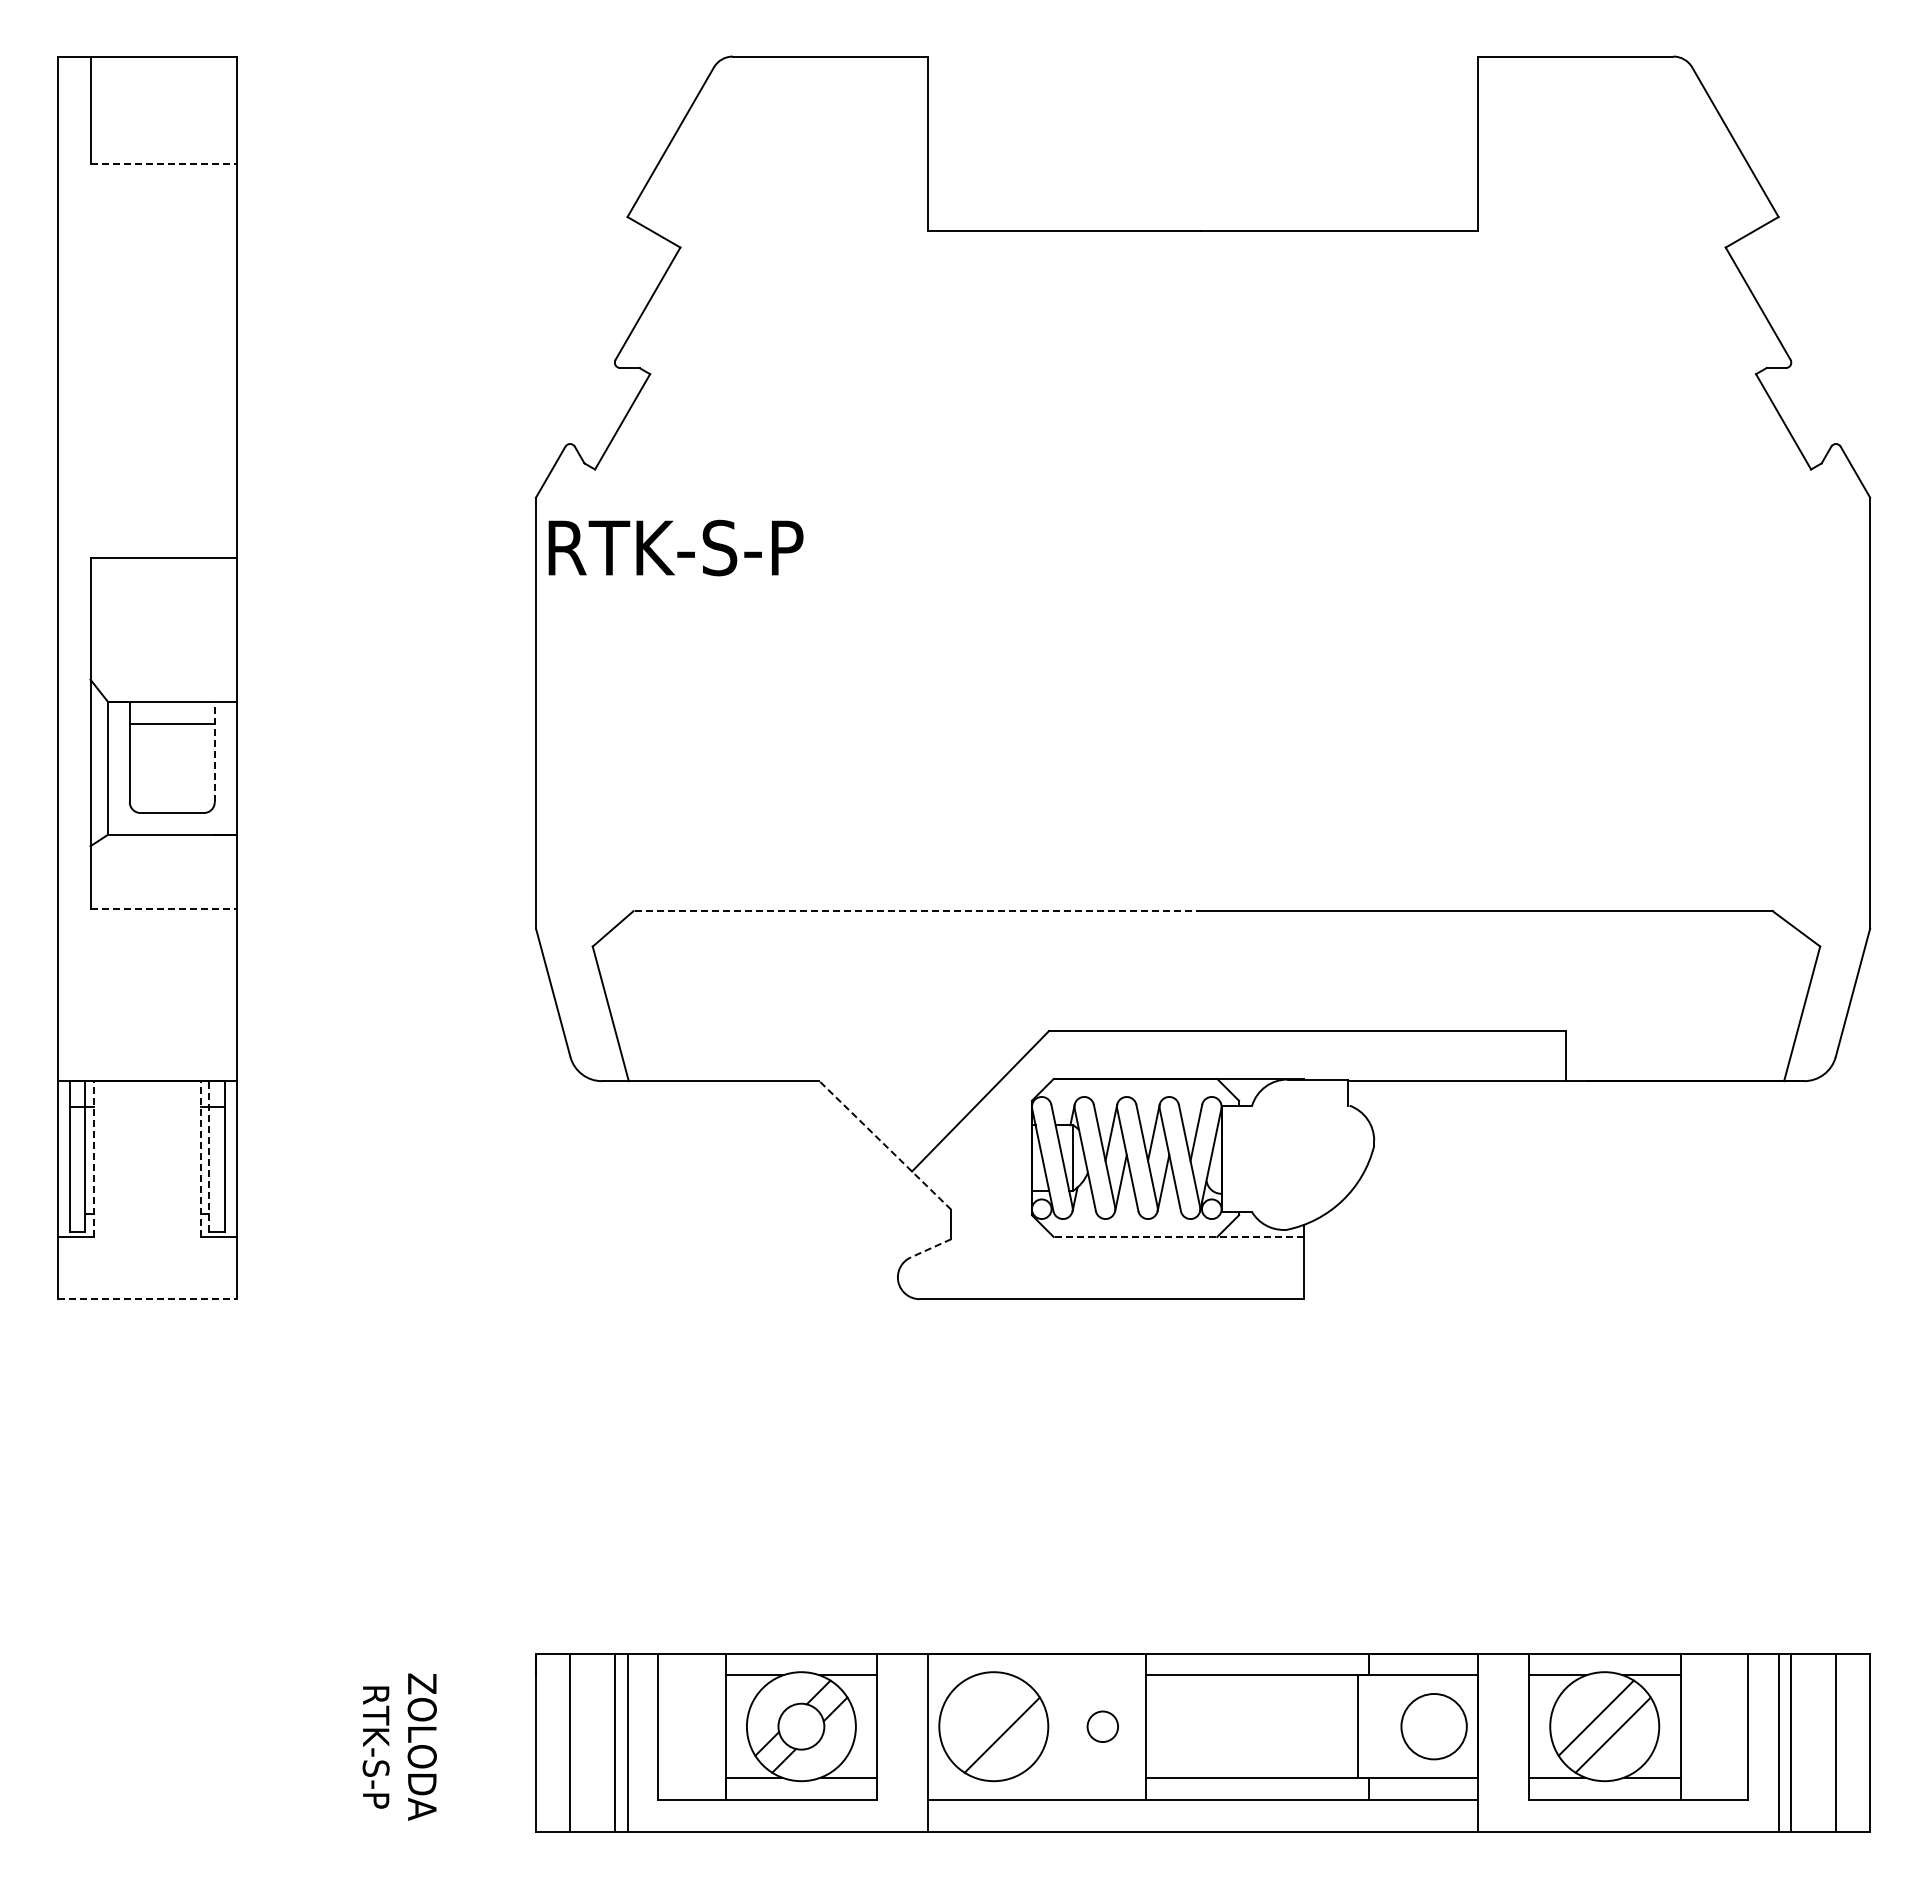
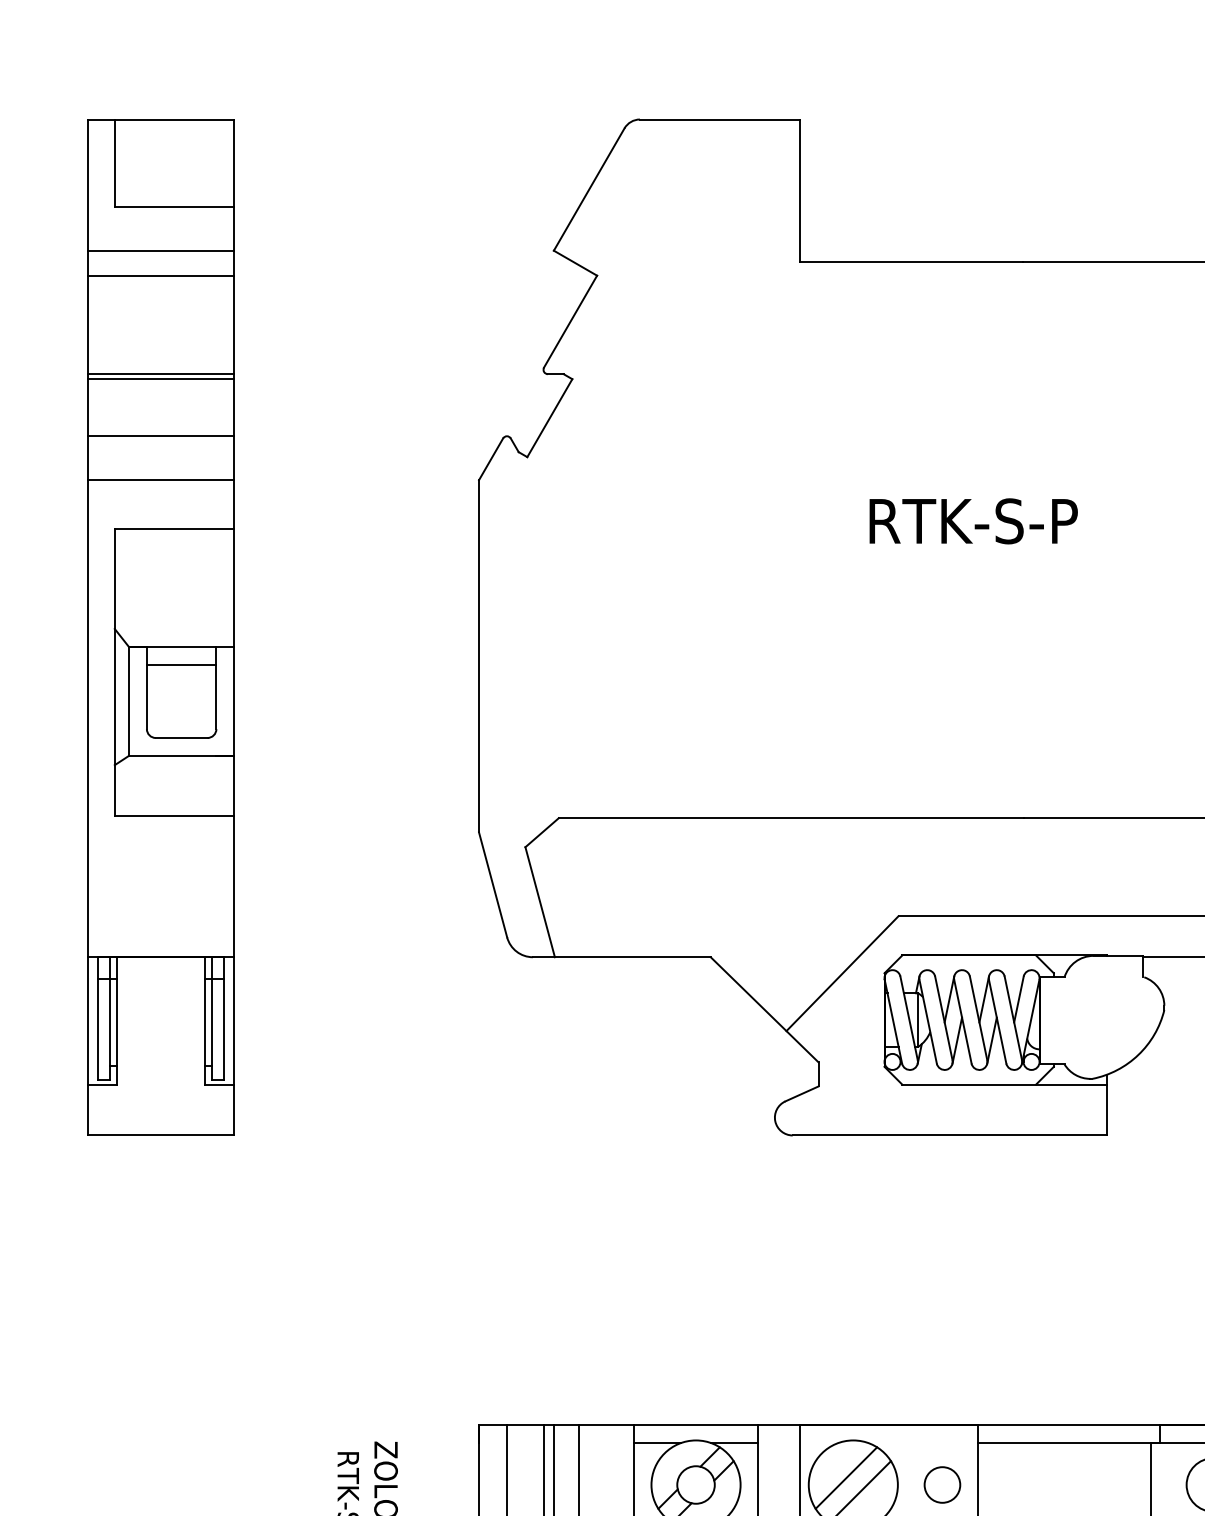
line: (164, 164) -> (175, 207), dashed -> solid
line: (146, 217) -> (160, 251), added
line: (146, 247) -> (160, 275), added
line: (146, 368) -> (160, 374), added
line: (146, 374) -> (160, 379), added
line: (146, 444) -> (160, 436), added
line: (146, 497) -> (160, 480), added
text: (675, 547) -> (973, 520), moved
line: (214, 751) -> (216, 687), dashed -> solid
line: (164, 908) -> (175, 816), dashed -> solid
line: (918, 911) -> (791, 818), dashed -> solid
line: (884, 1145) -> (763, 1009), dashed -> solid
line: (209, 1155) -> (212, 1018), dashed -> solid
line: (93, 1159) -> (117, 1021), dashed -> solid
line: (200, 1159) -> (204, 1021), dashed -> solid
line: (1178, 1237) -> (1004, 1085), dashed -> solid
line: (930, 1248) -> (801, 1094), dashed -> solid
line: (147, 1299) -> (161, 1135), dashed -> solid
line: (984, 1717) -> (845, 1477), added
circle: (1102, 1726) -> (942, 1484), size x1.43

